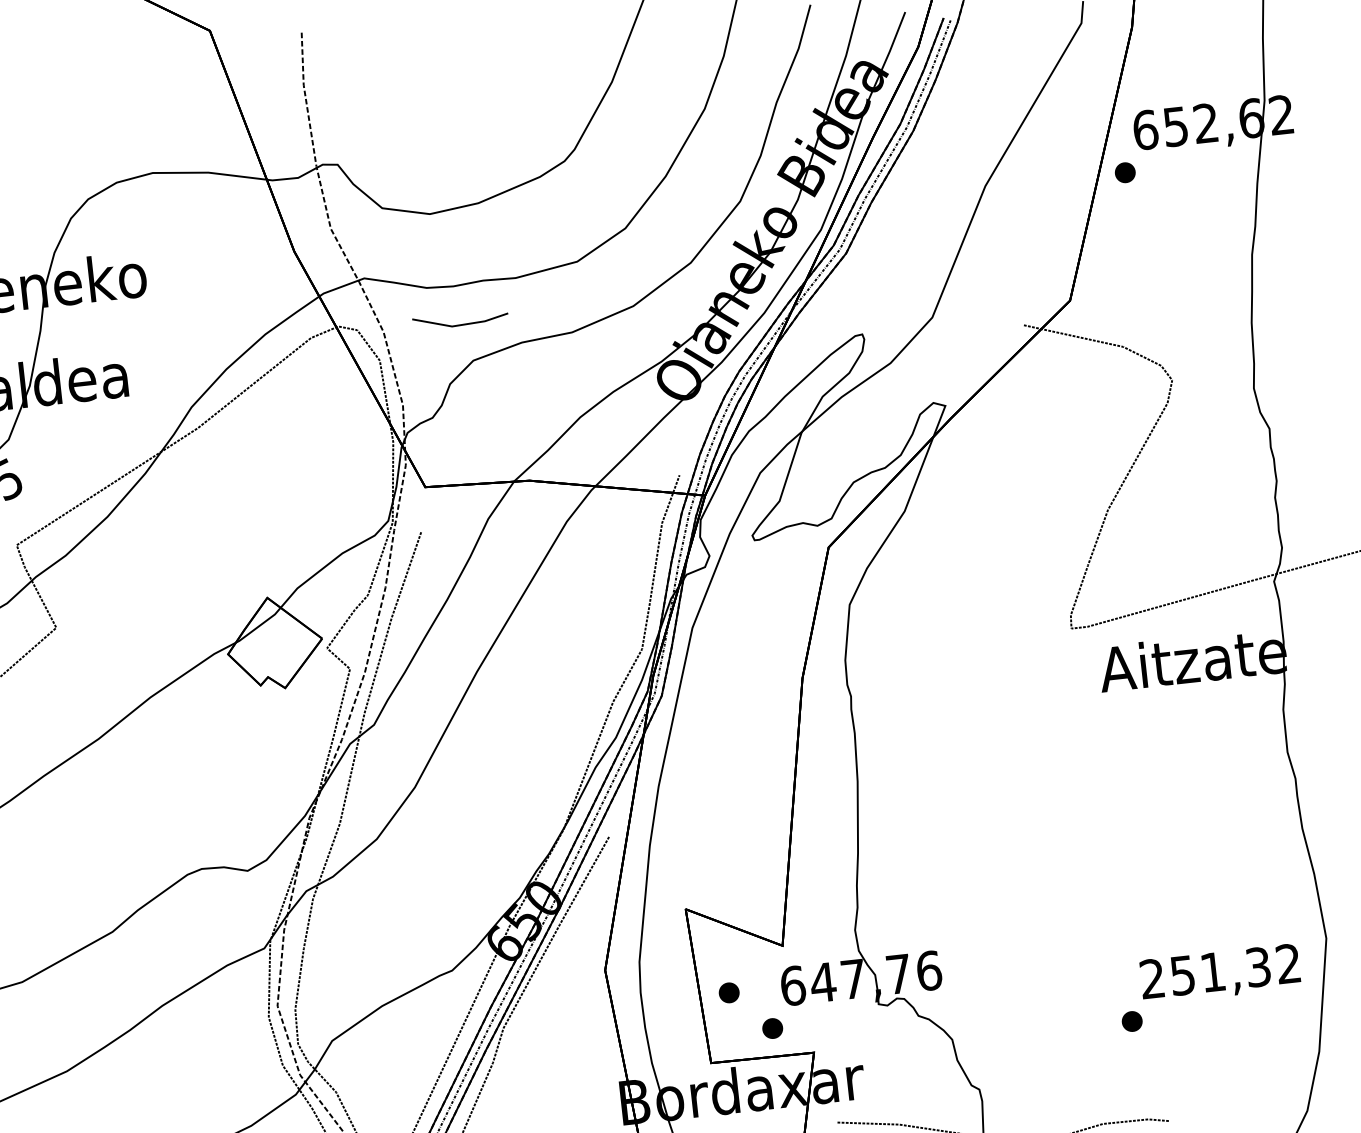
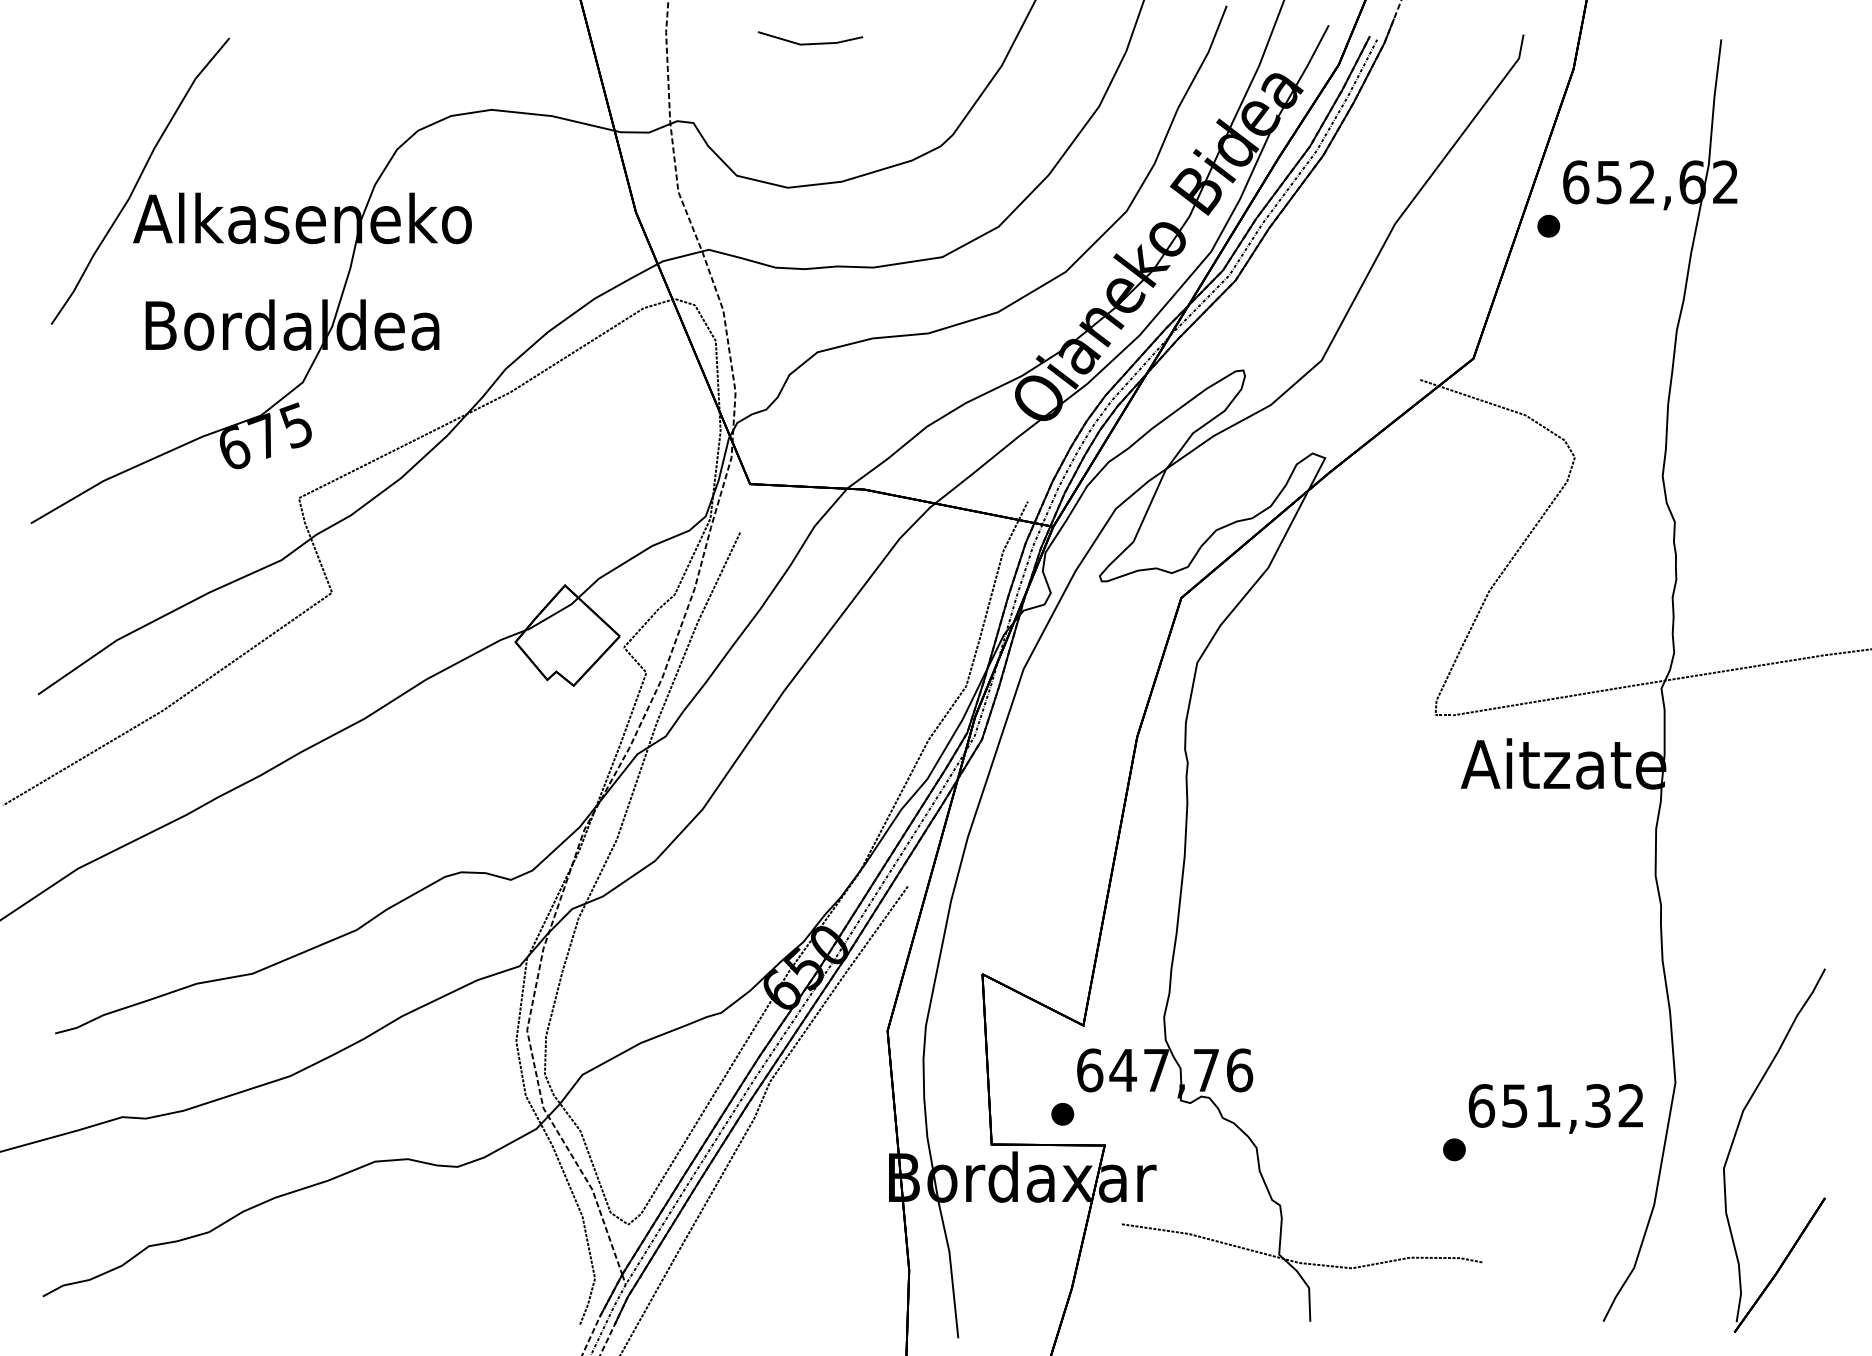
line: (461, 324) -> (810, 43), moved
text: (1152, 978) -> (1481, 1105), 251,32 -> 651,32
part: (729, 993) -> (1019, 1070), removed

